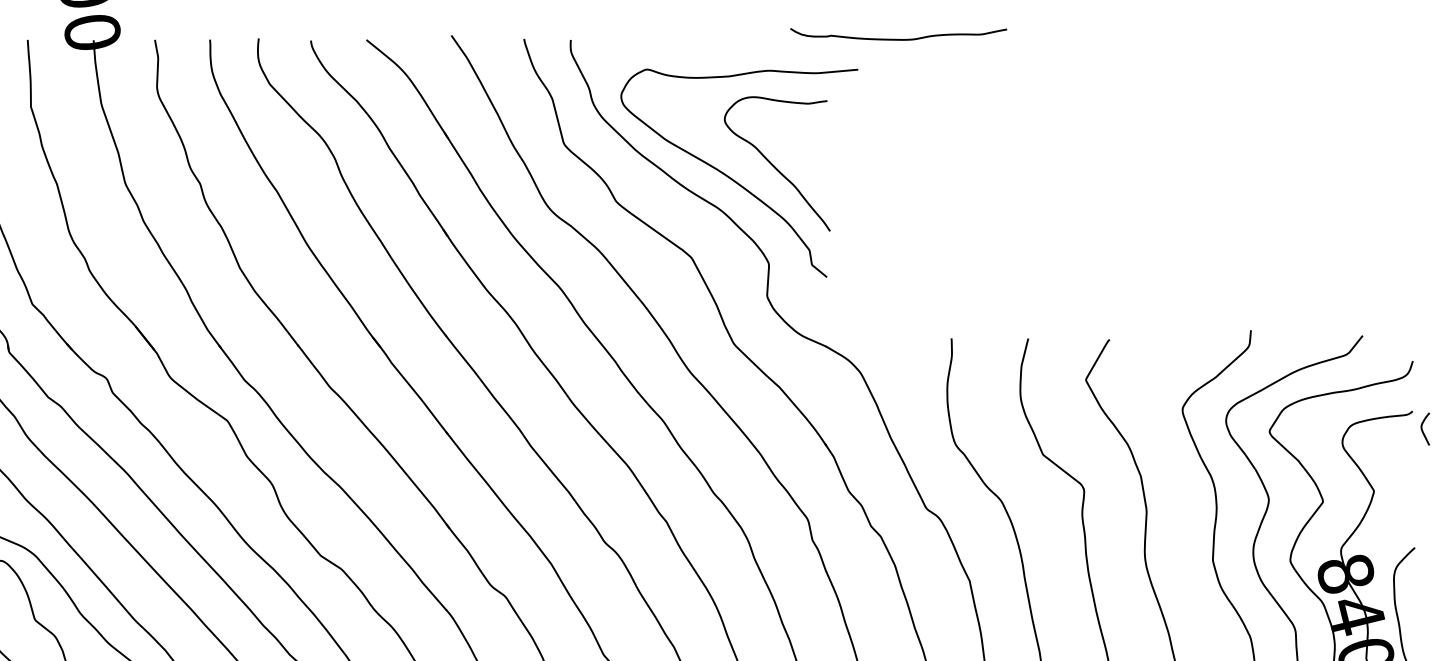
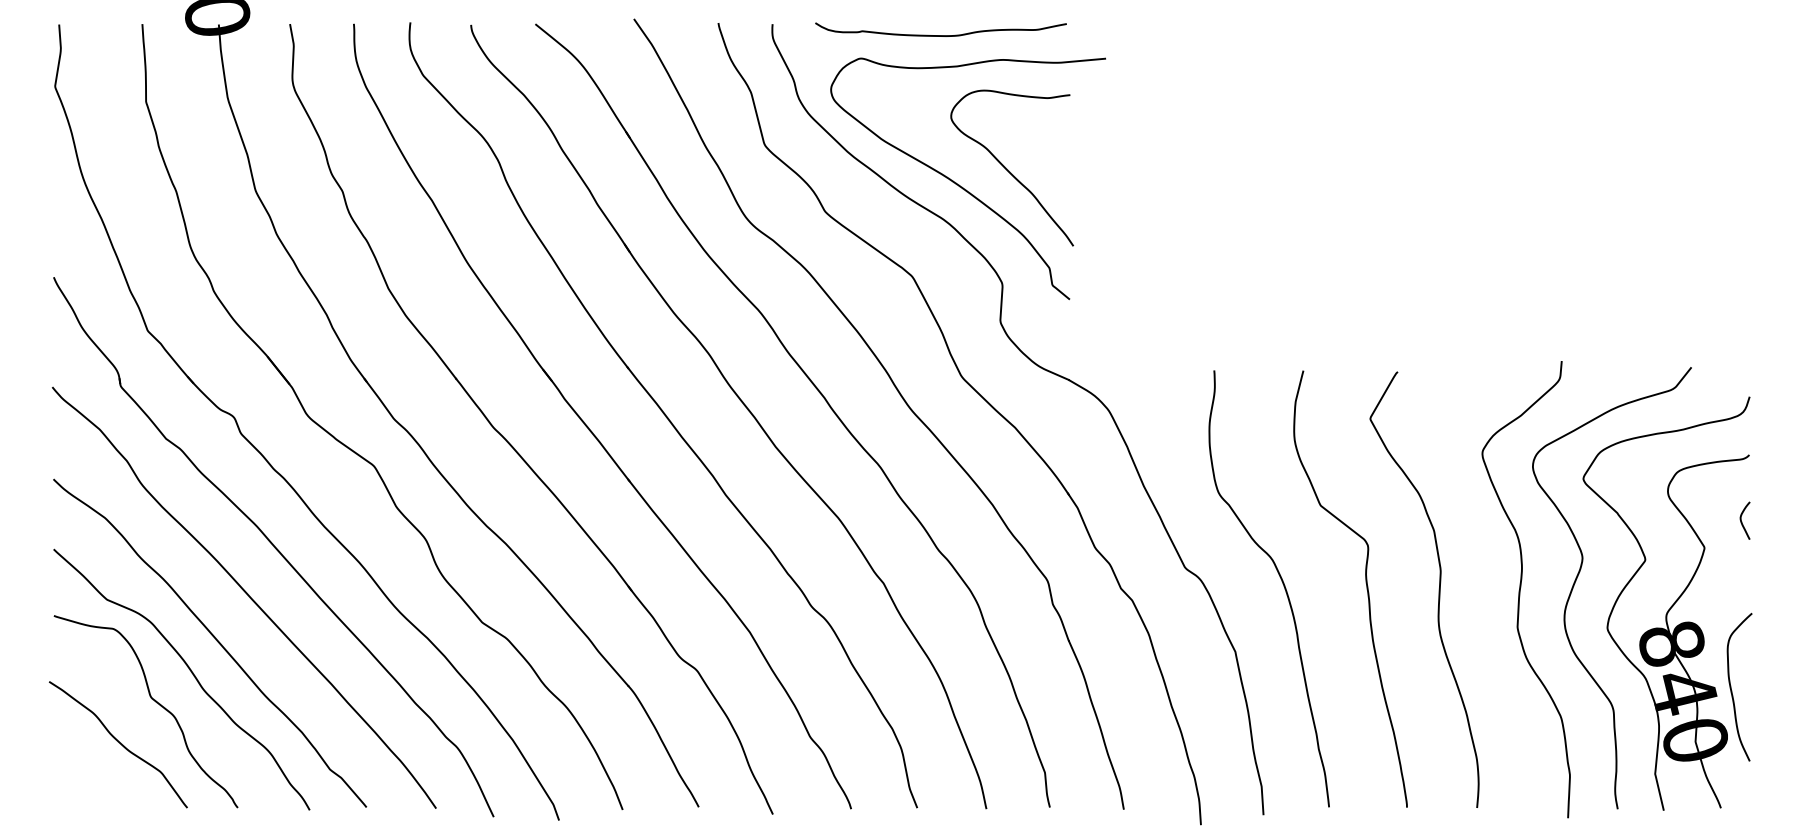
curve: (898, 39) -> (940, 35), moved
curve: (1423, 429) -> (1742, 521), moved

